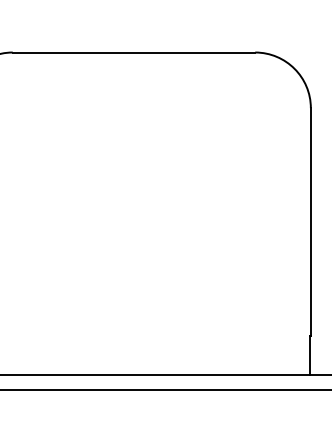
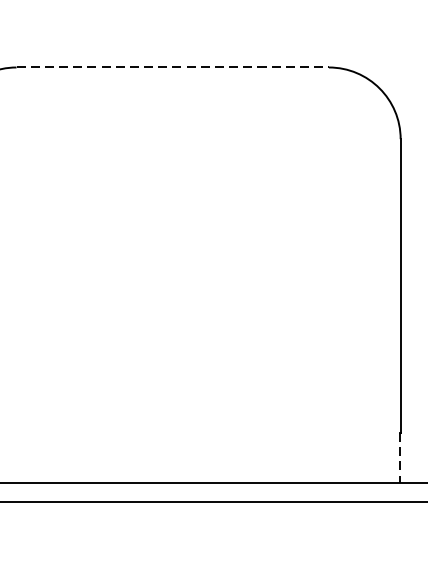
line: (134, 52) -> (173, 67), solid -> dashed
line: (310, 356) -> (400, 459), solid -> dashed

